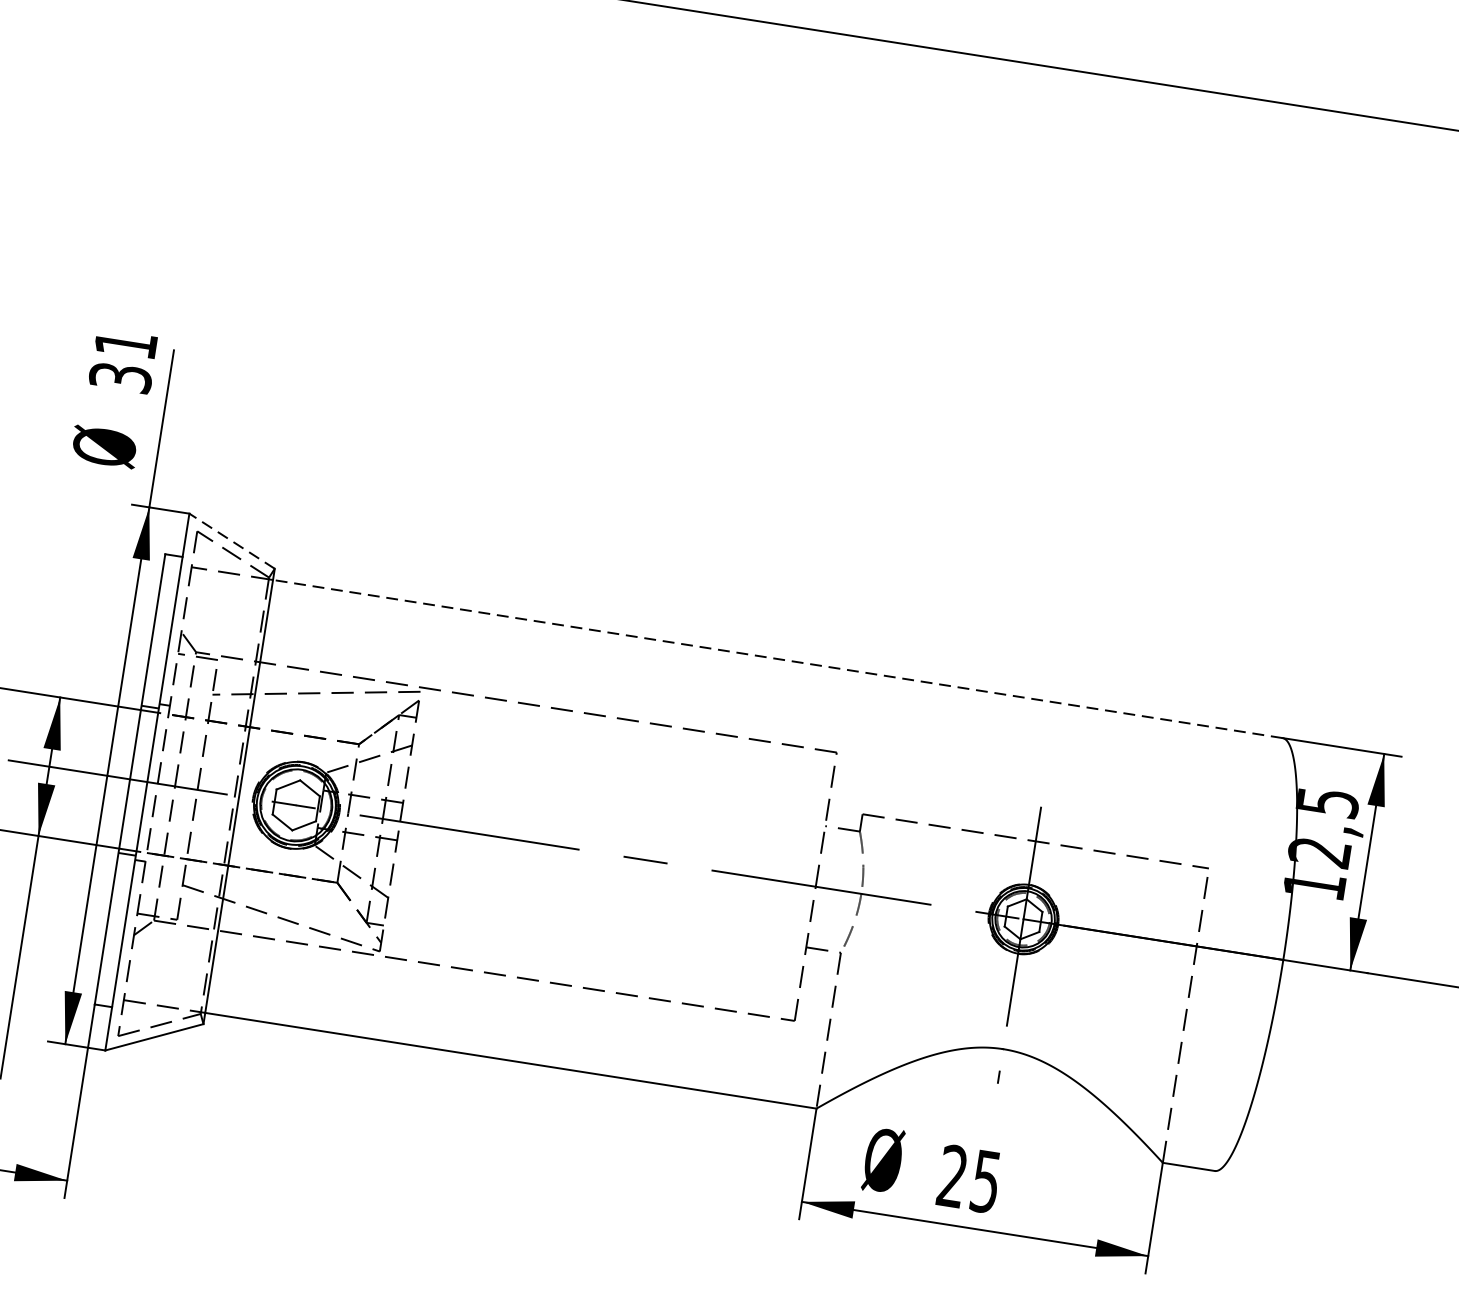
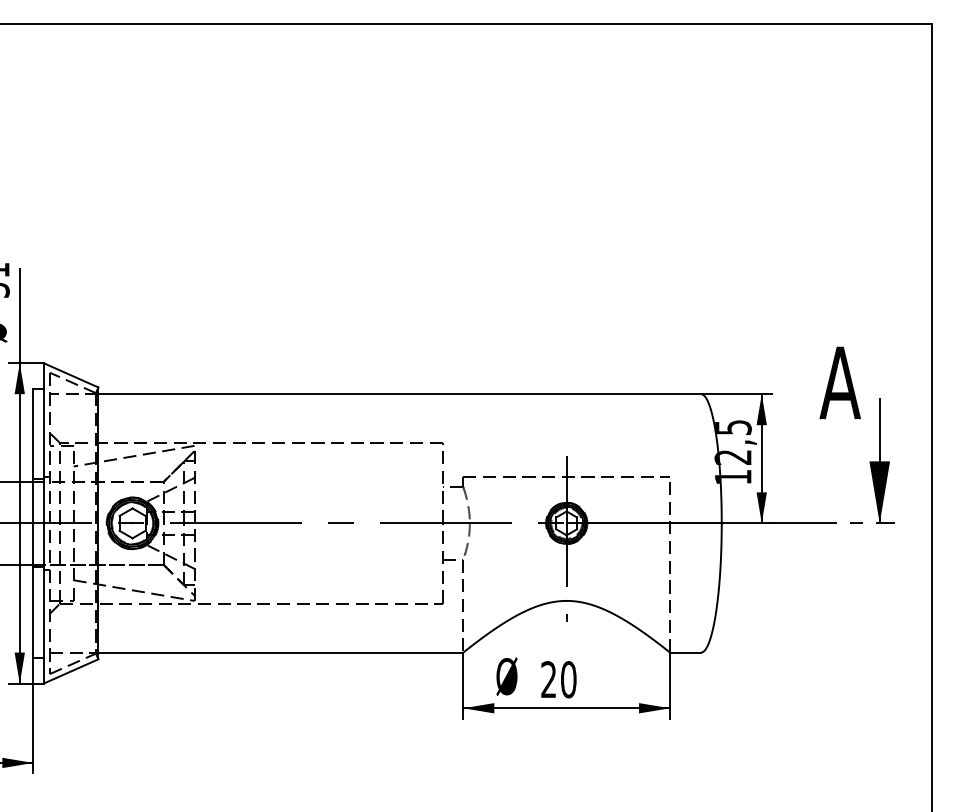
line: (232, 541) -> (71, 375), dashed -> solid
line: (777, 659) -> (399, 394), dashed -> solid
text: (985, 1181) -> (568, 679), 25 -> 20

